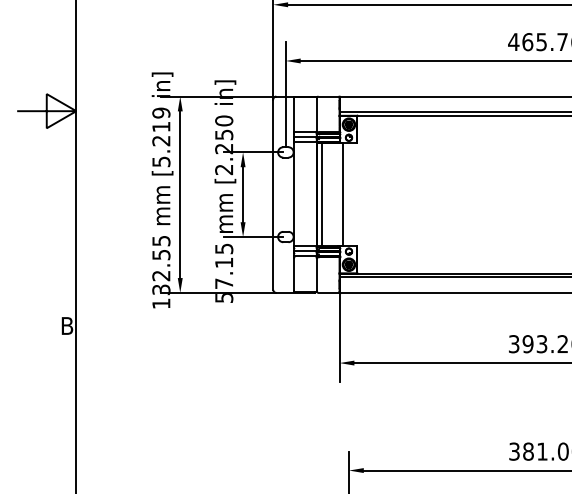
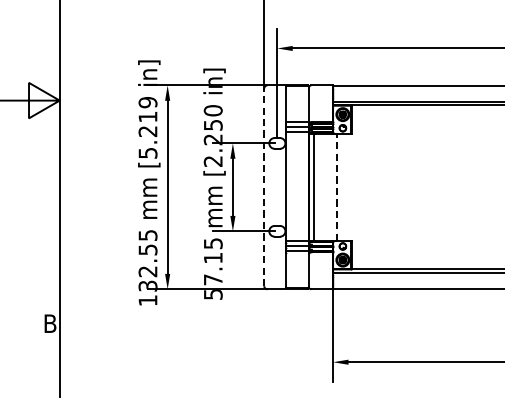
line: (273, 194) -> (264, 187), solid -> dashed
line: (343, 194) -> (337, 187), solid -> dashed

